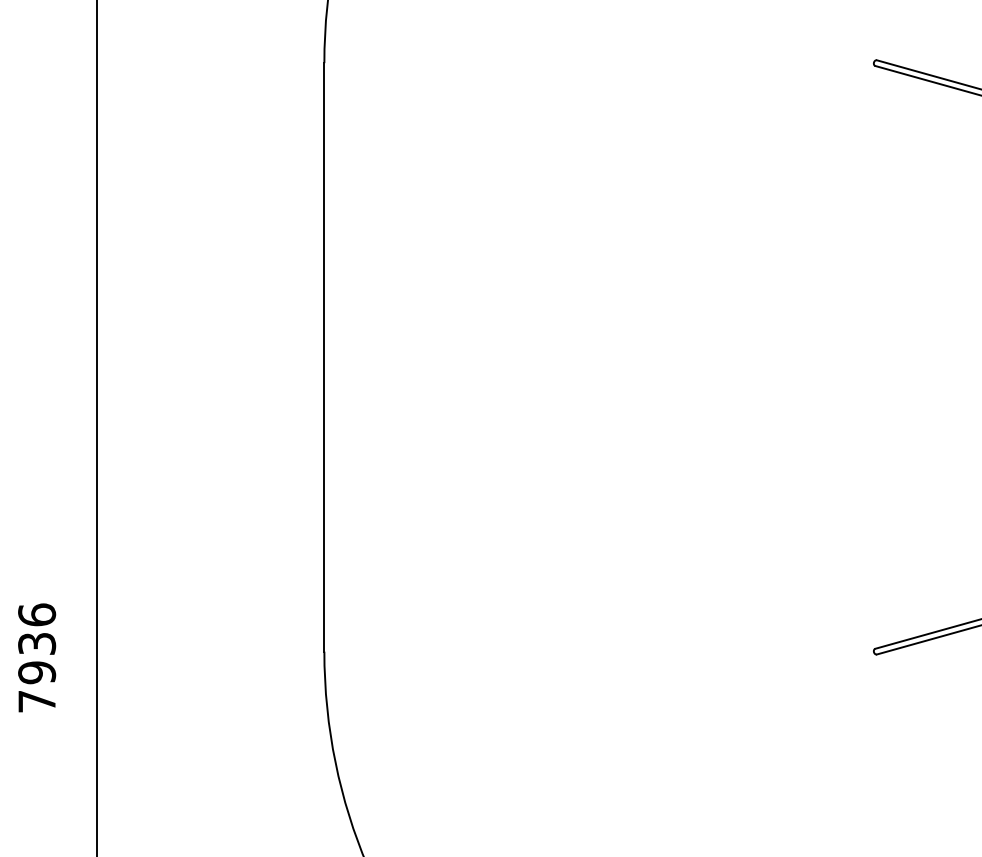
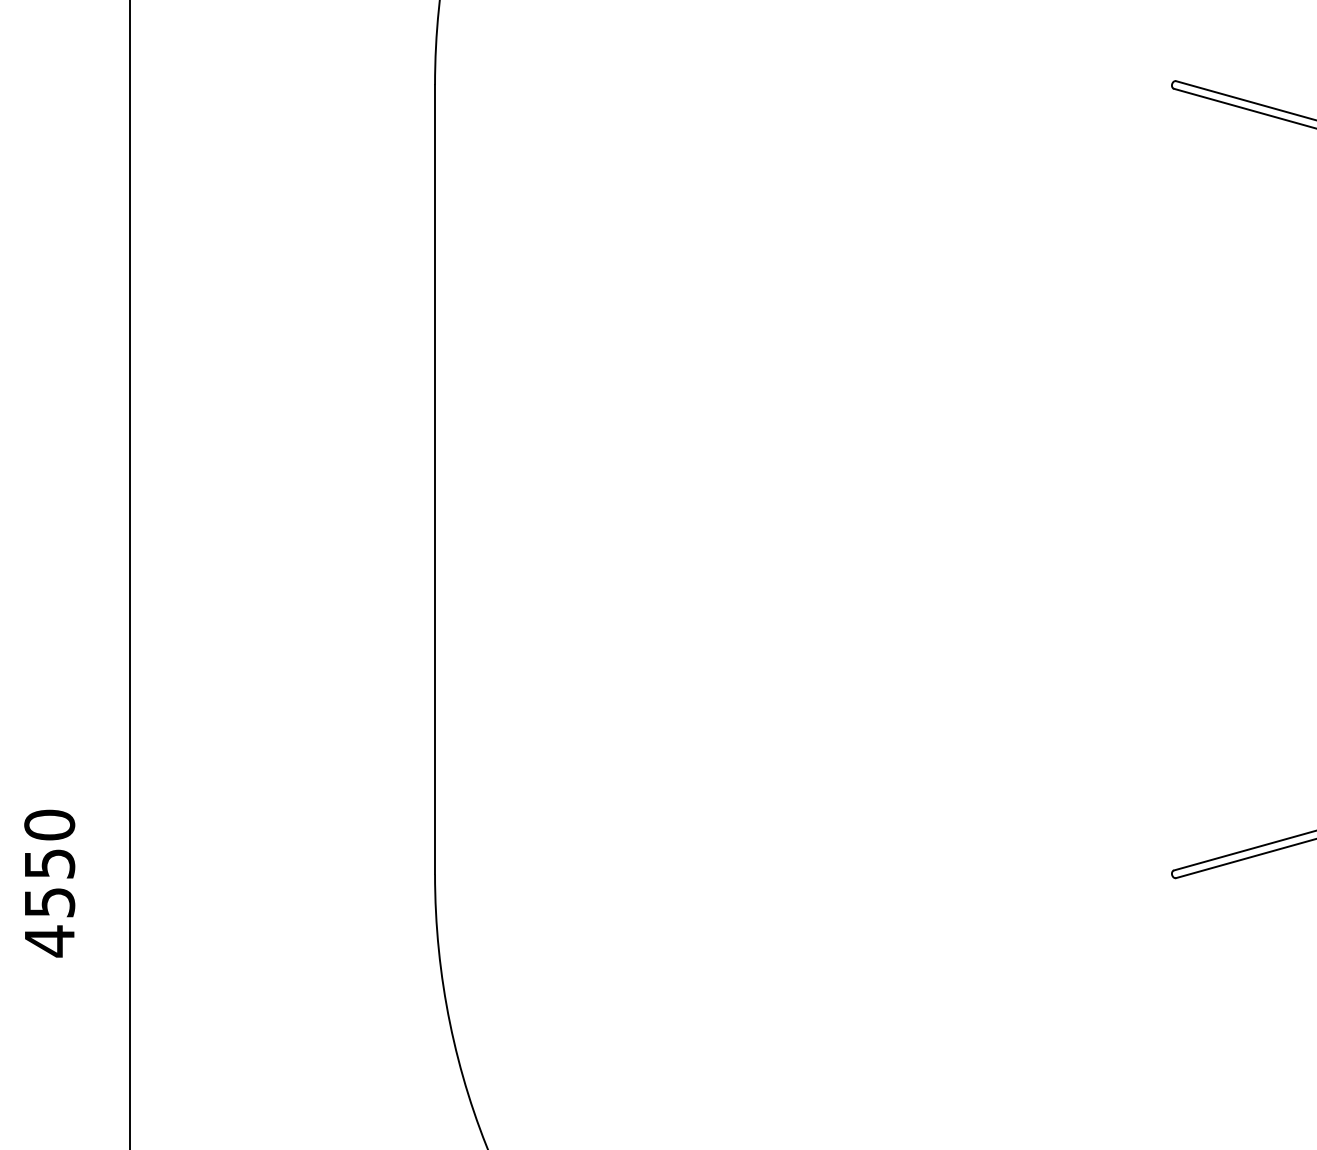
text: (36, 658) -> (49, 883), 7936 -> 4550

